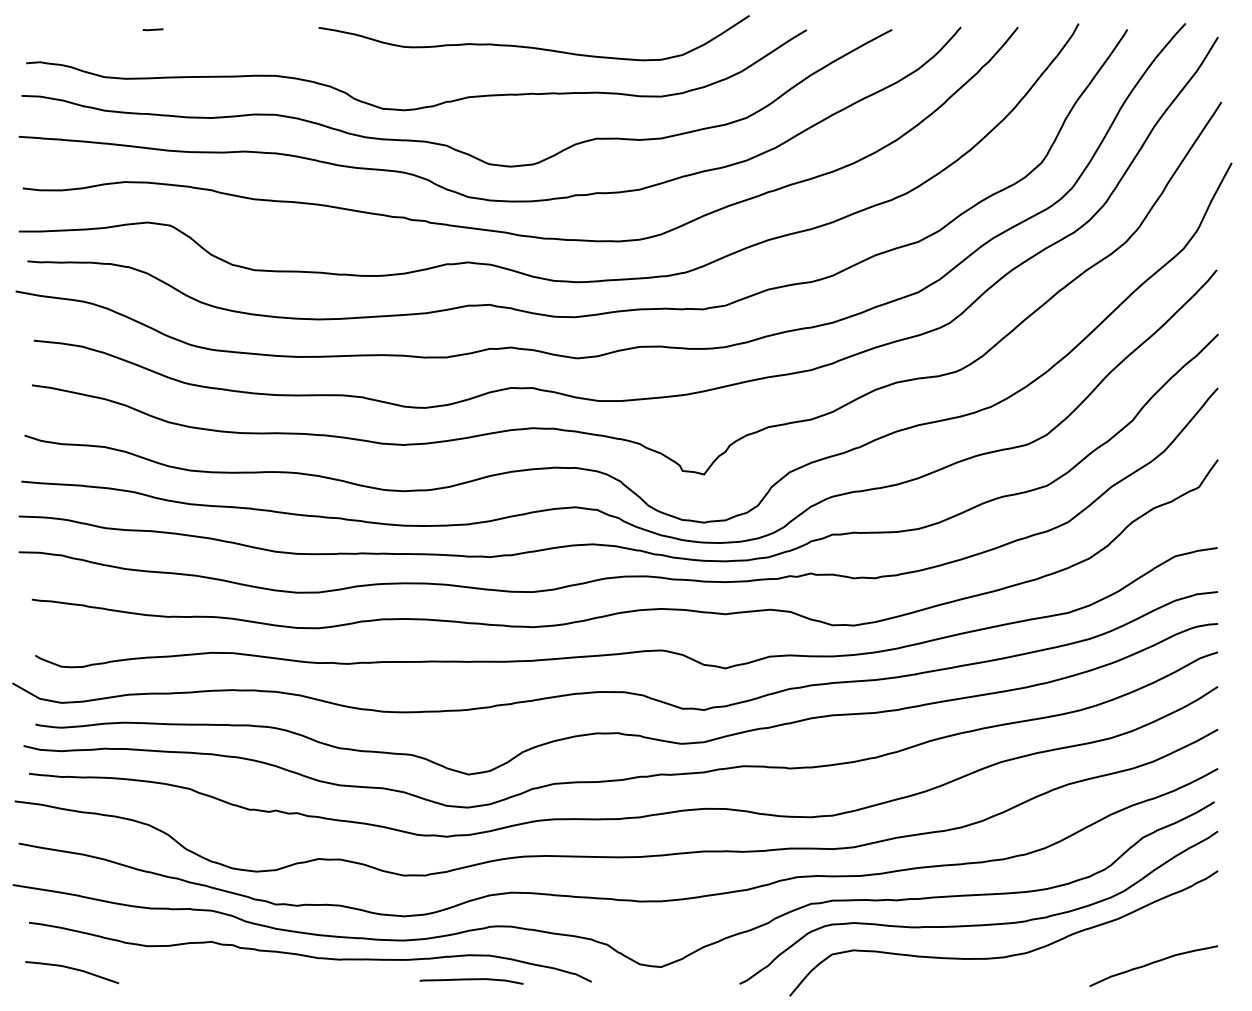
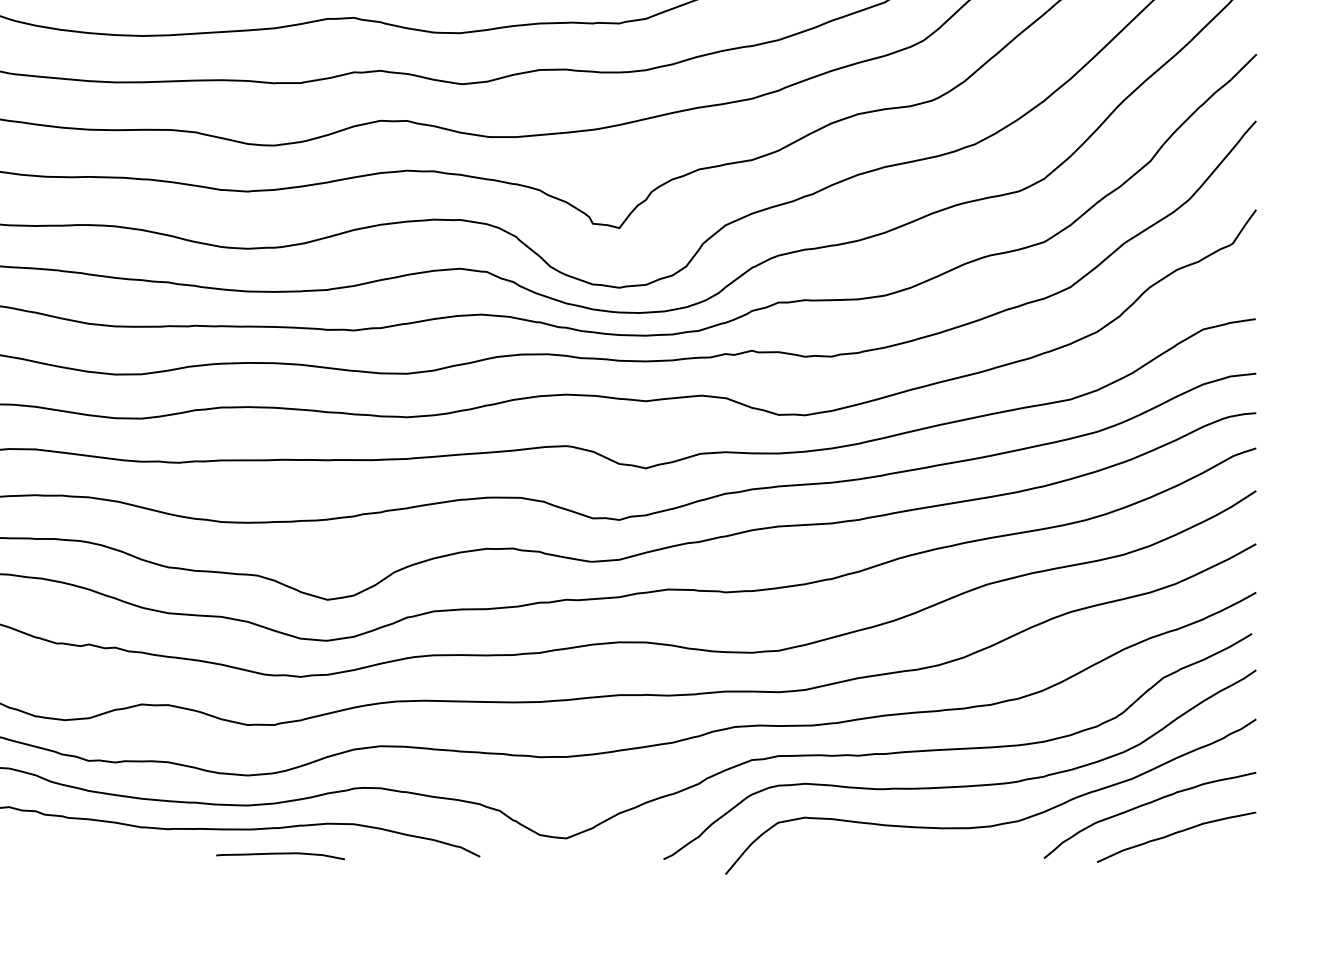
curve: (1129, 940) -> (1146, 805), added
curve: (471, 980) -> (280, 855), moved

